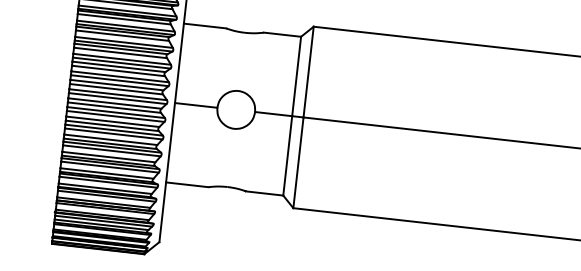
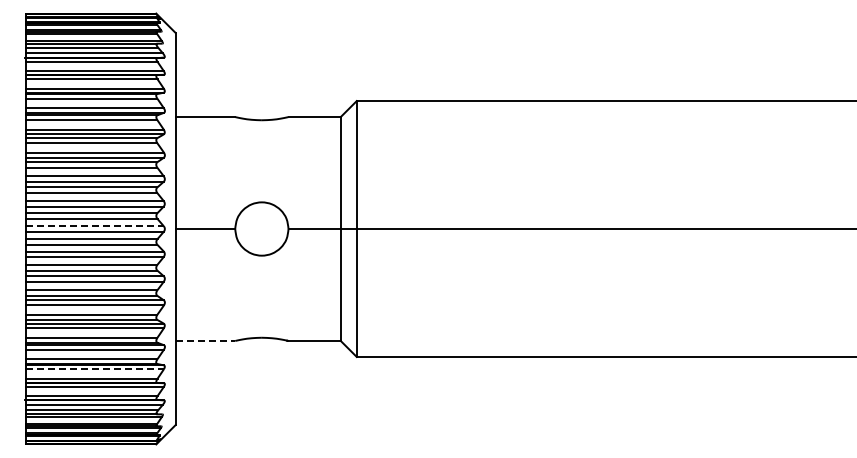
line: (118, 94) -> (95, 226), solid -> dashed
line: (187, 184) -> (205, 340), solid -> dashed
line: (107, 196) -> (95, 369), solid -> dashed

